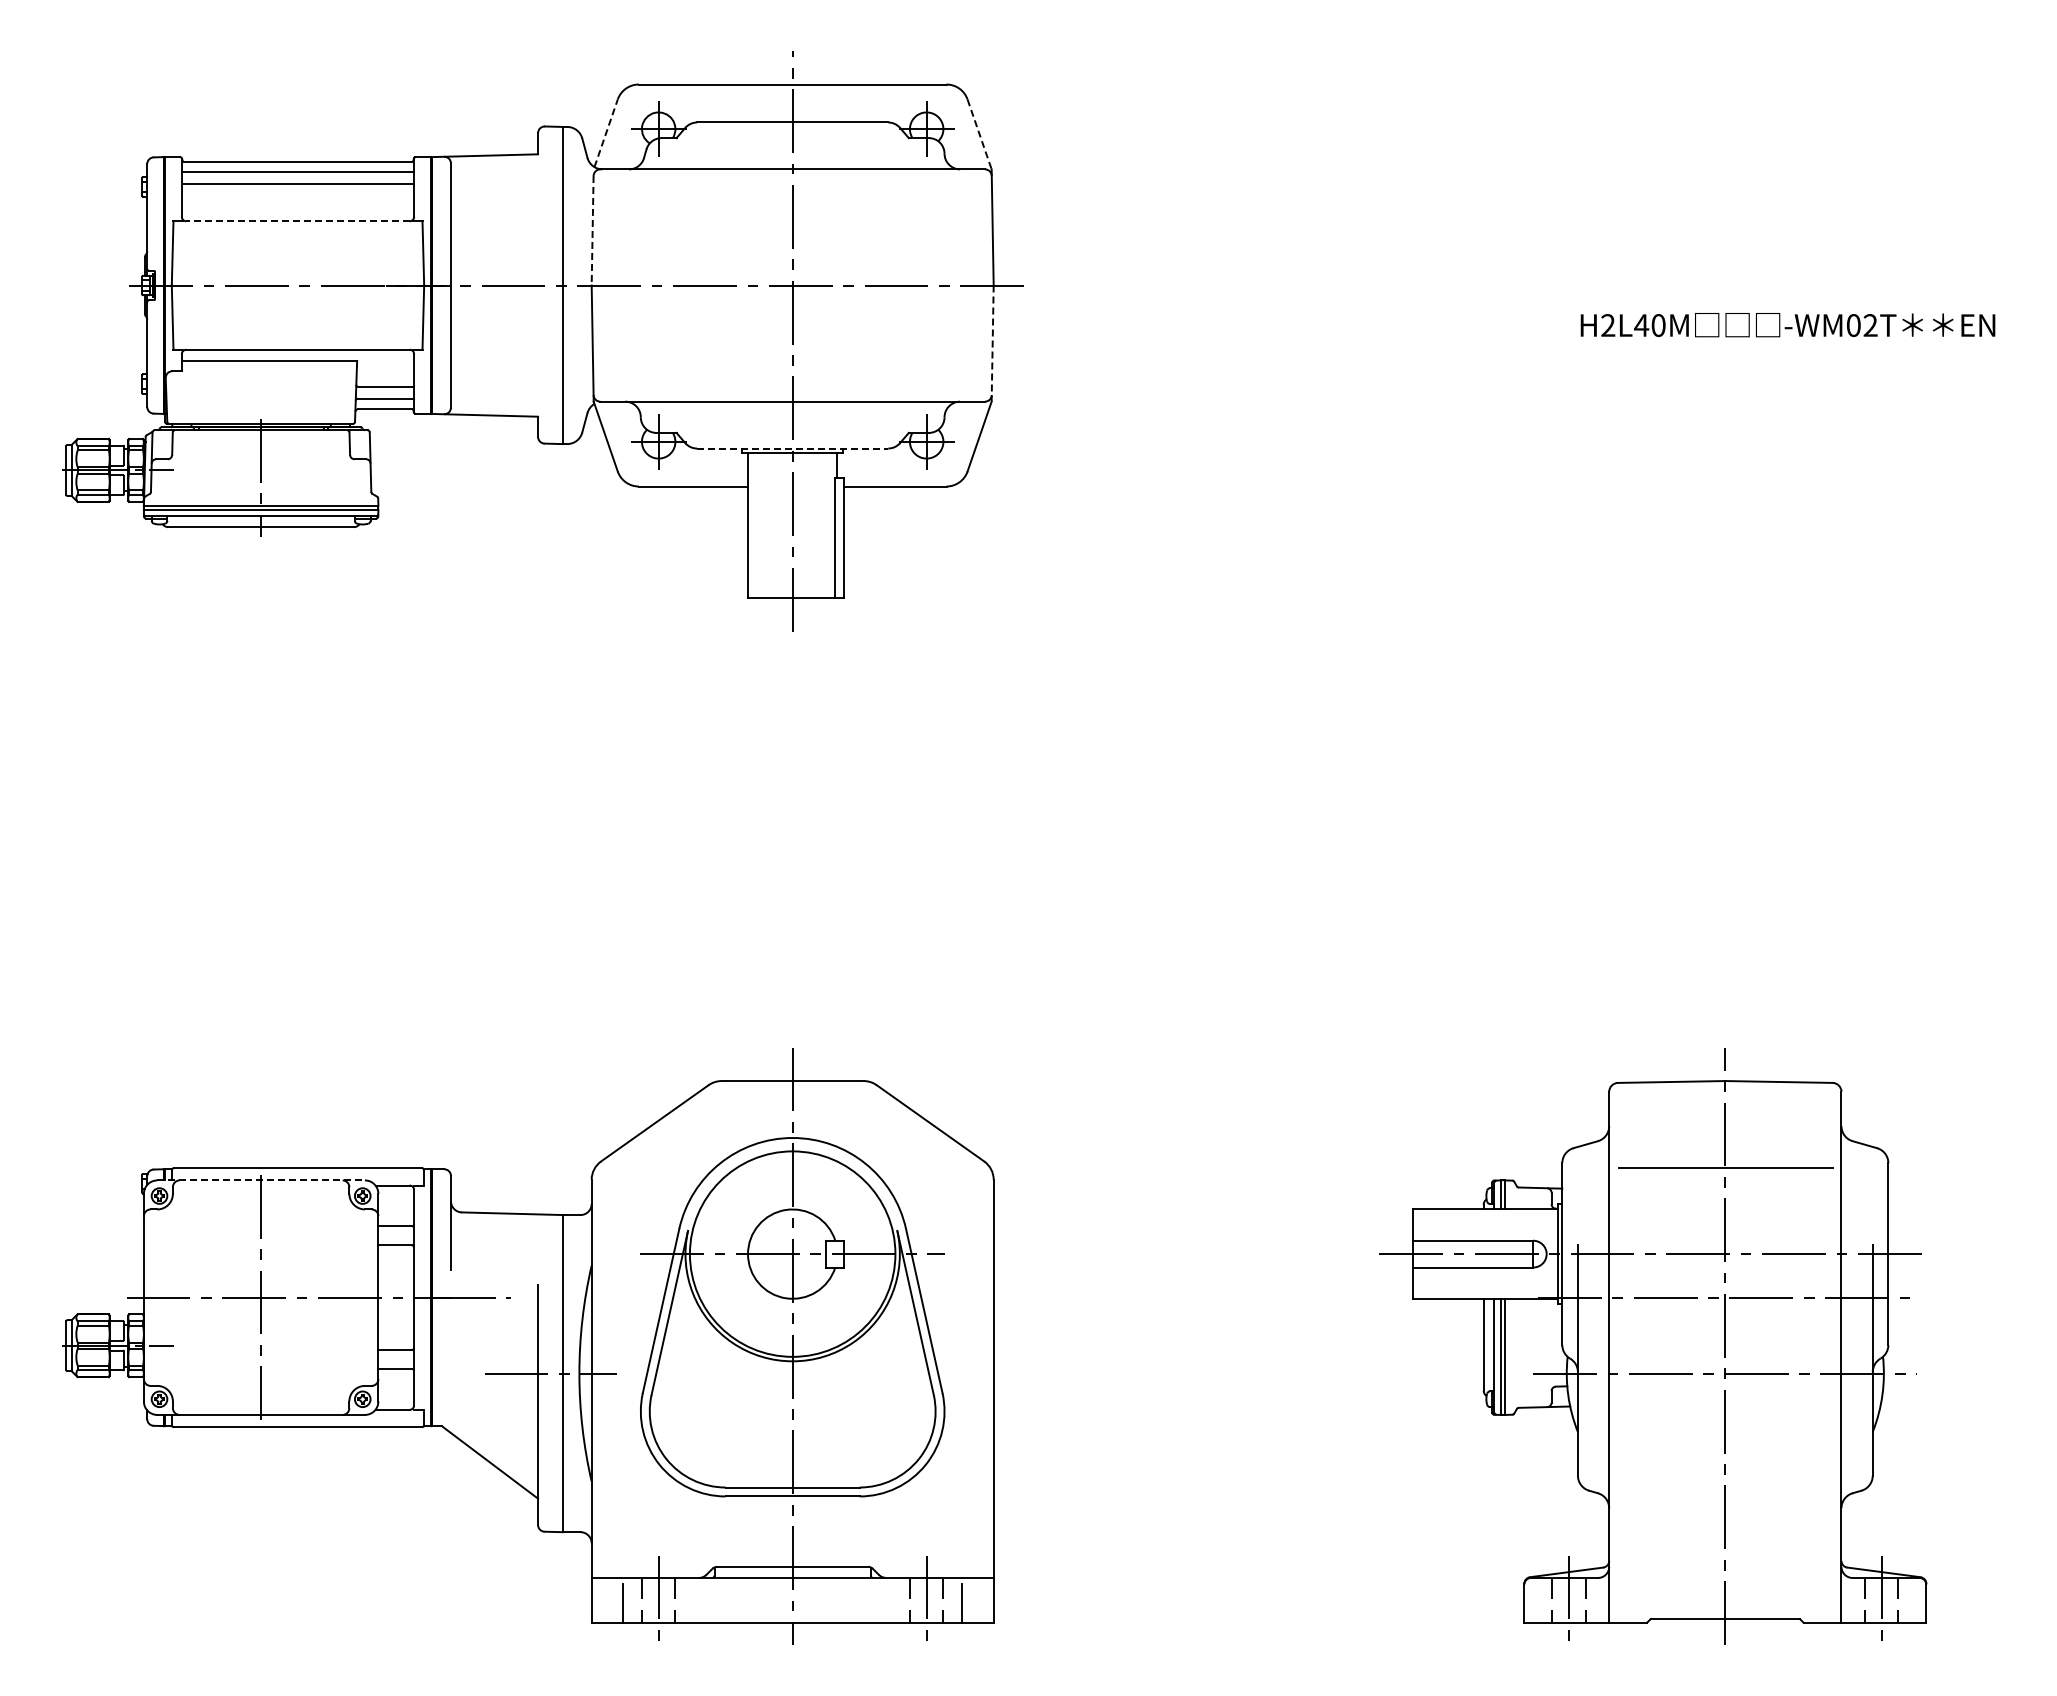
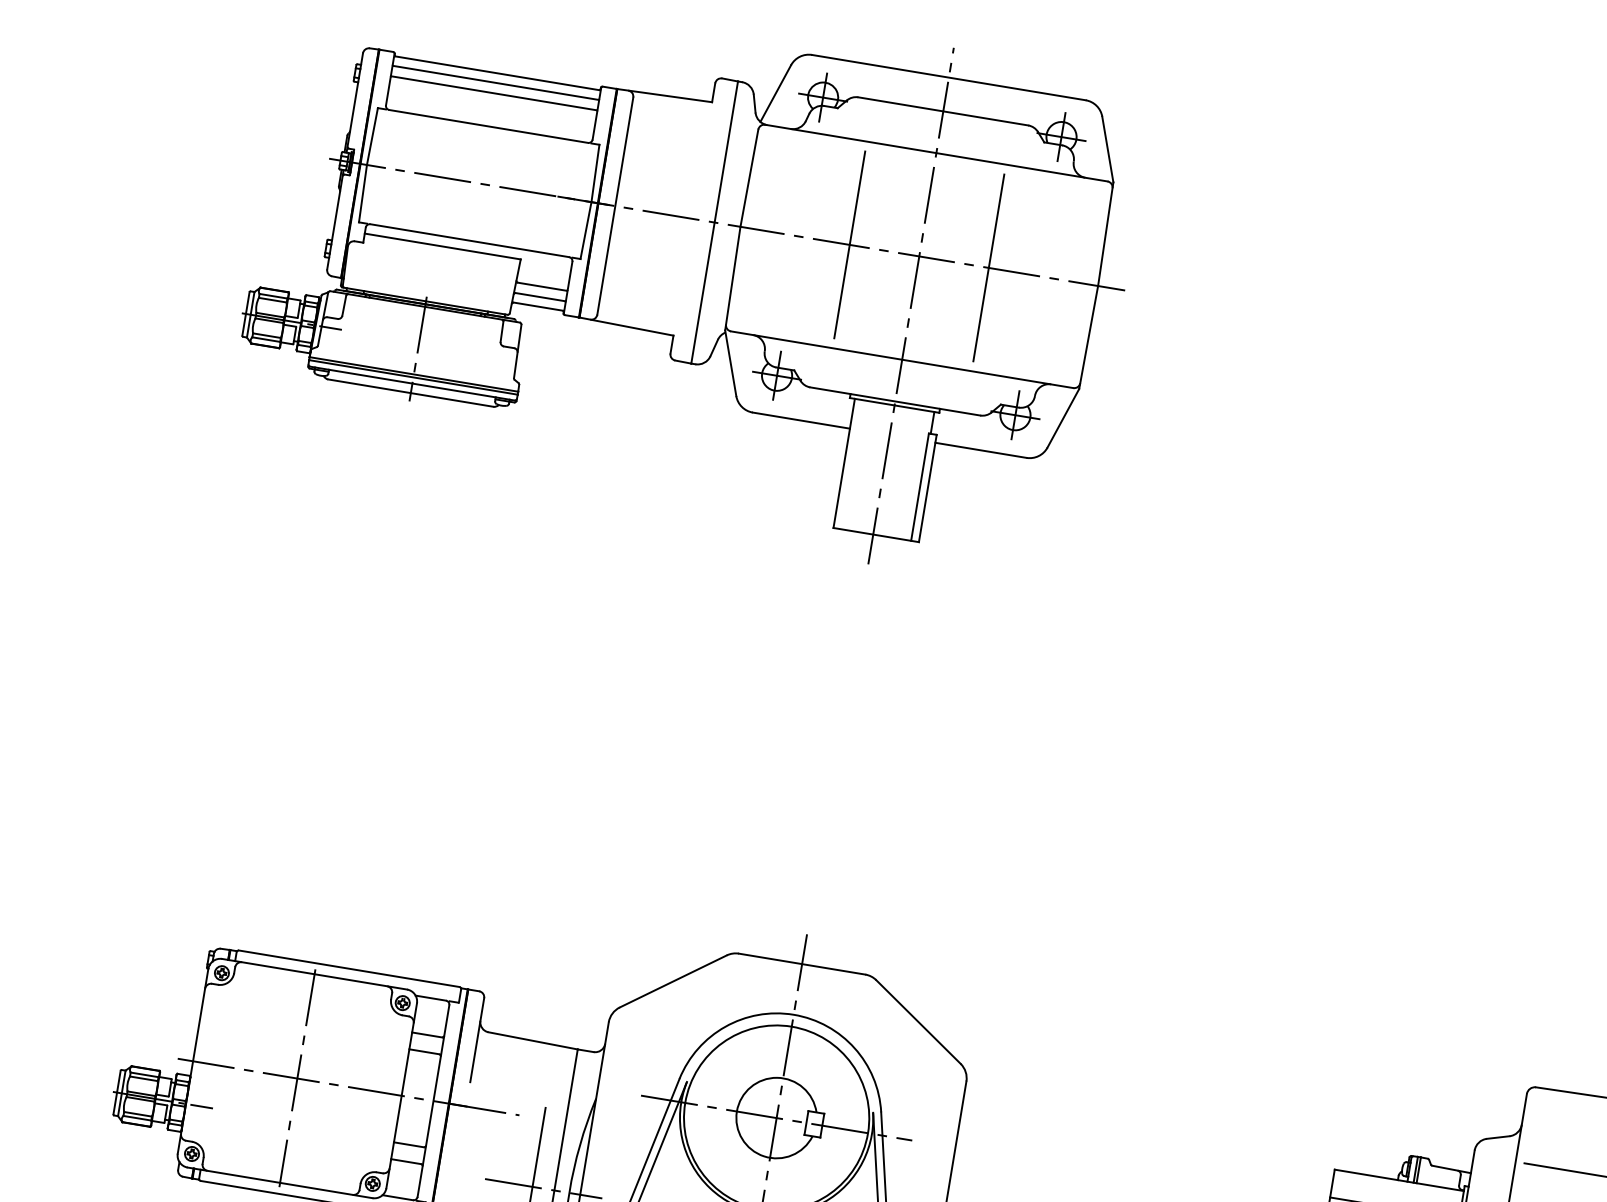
line: (606, 133) -> (776, 93), dashed -> solid
line: (979, 134) -> (1107, 149), dashed -> solid
line: (297, 221) -> (488, 126), dashed -> solid
line: (592, 230) -> (749, 178), dashed -> solid
line: (714, 285) -> (849, 244), added
line: (870, 285) -> (988, 267), added
line: (992, 344) -> (1088, 338), dashed -> solid
line: (792, 448) -> (895, 401), dashed -> solid
line: (261, 1180) -> (314, 974), dashed -> solid

